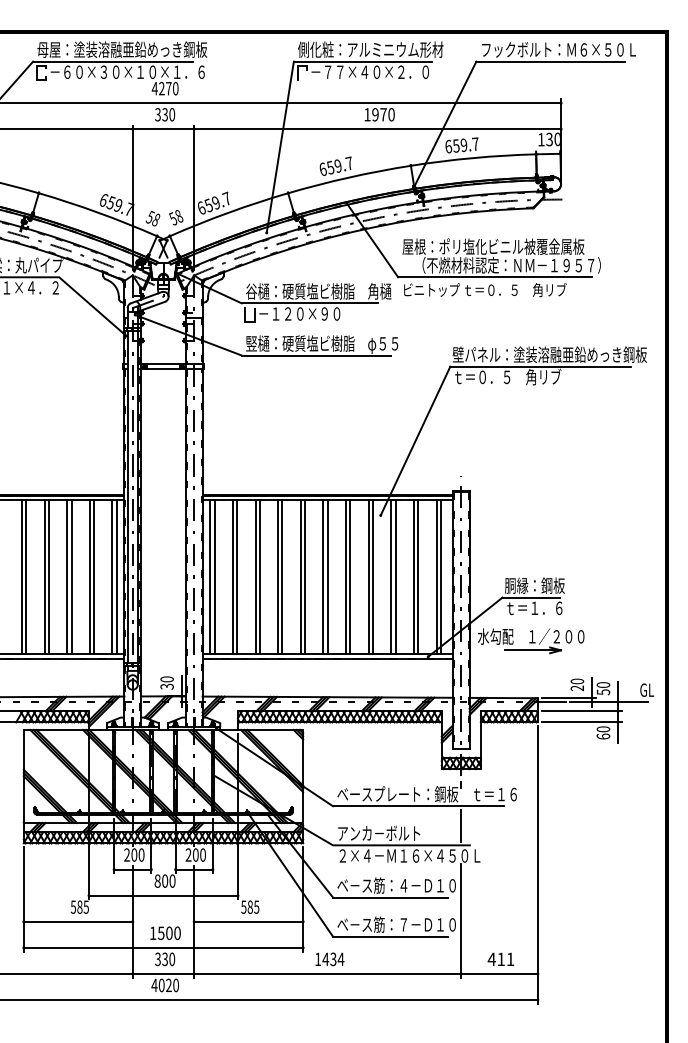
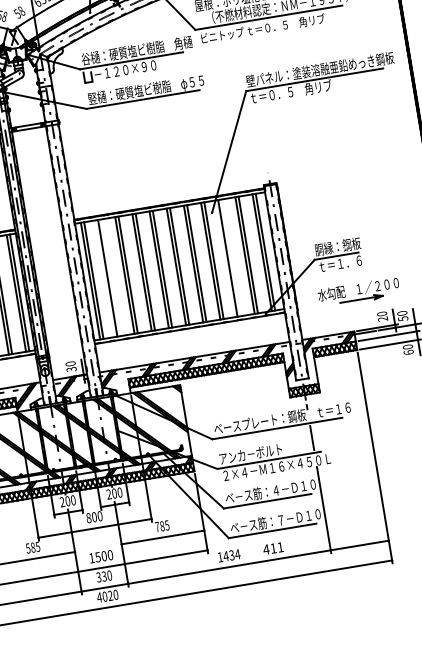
line: (237, 577) -> (111, 277), removed
line: (395, 577) -> (231, 257), removed
part: (531, 641) -> (359, 292), moved
text: (243, 906) -> (157, 526), 585 -> 785
text: (500, 958) -> (272, 547), moved

